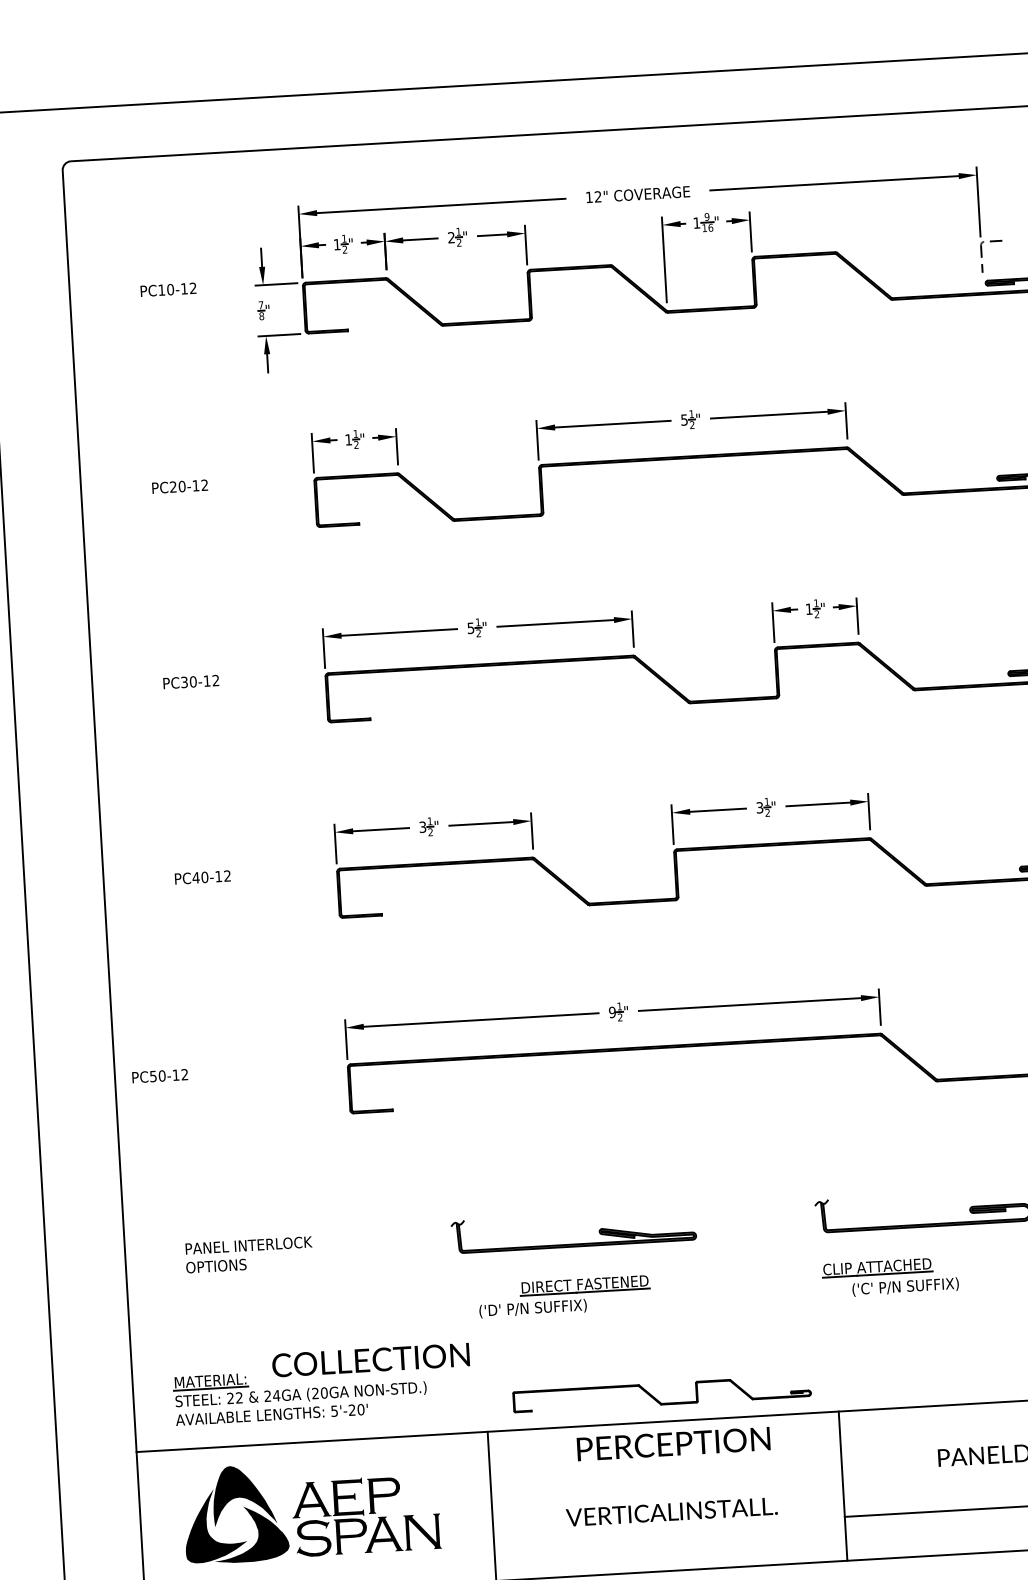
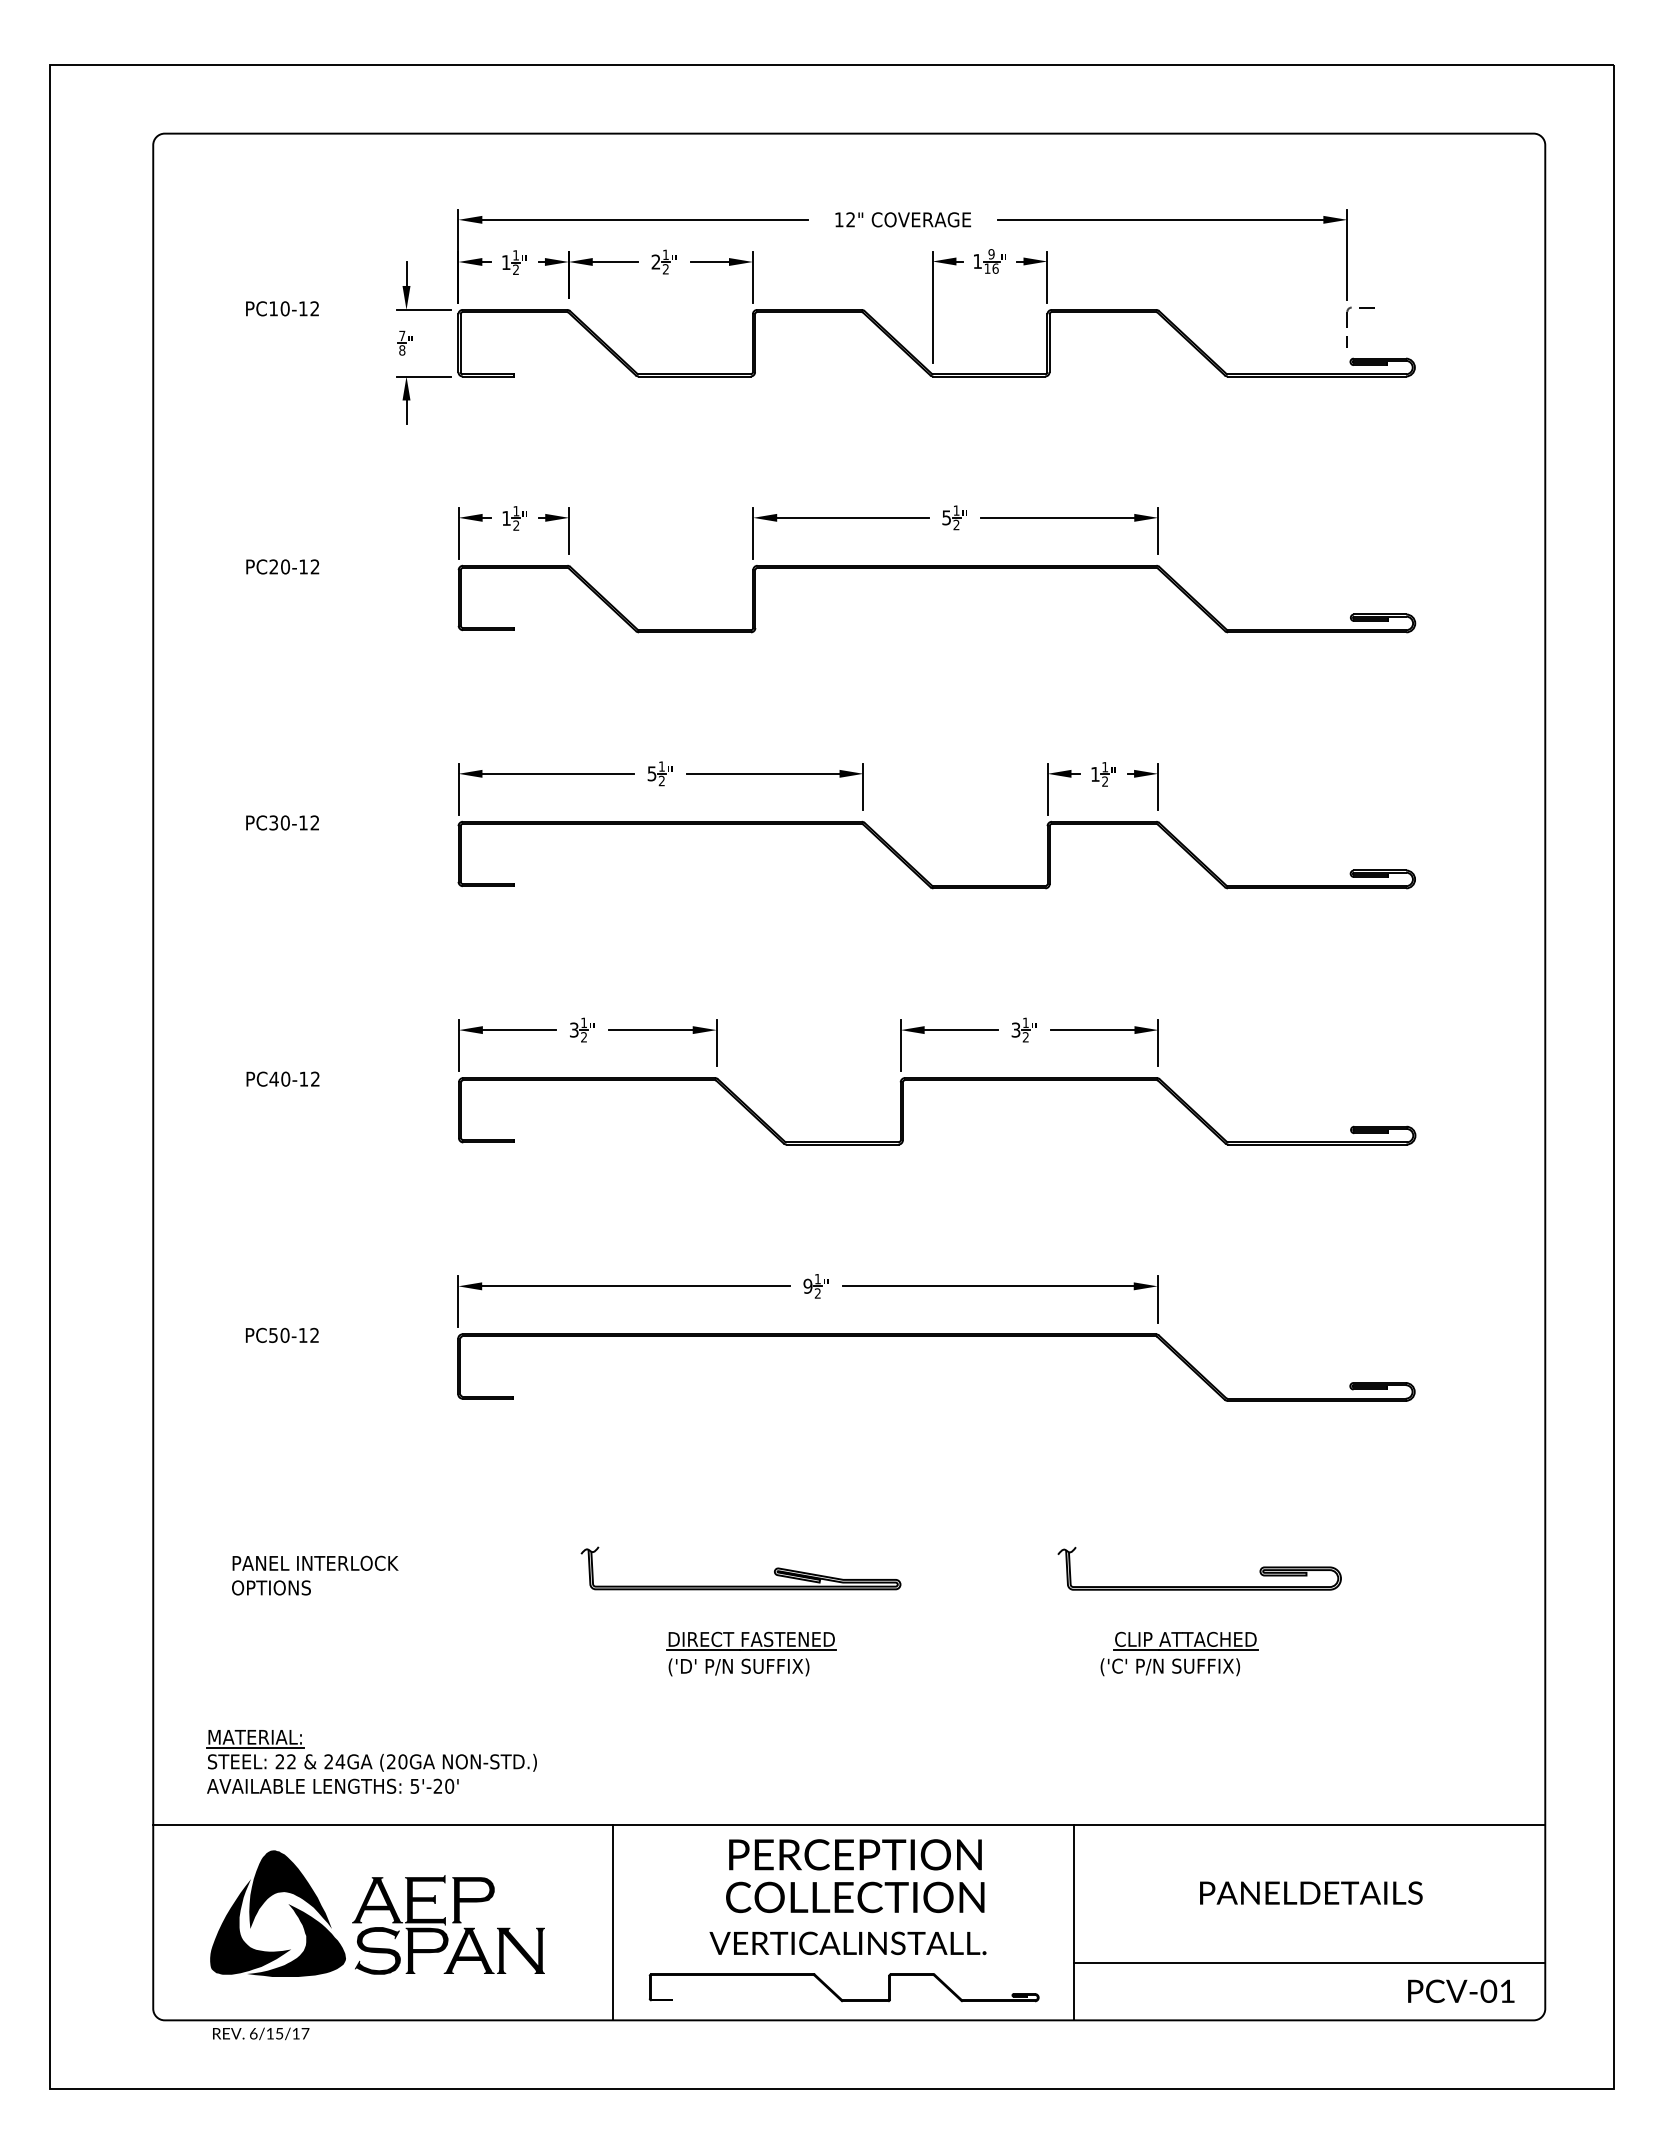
text: (160, 1075) -> (282, 1334), moved
part: (877, 1267) -> (1185, 1640), moved
text: (532, 1308) -> (738, 1667), moved
text: (371, 1360) -> (855, 1897), moved
part: (656, 1398) -> (836, 1993), moved

